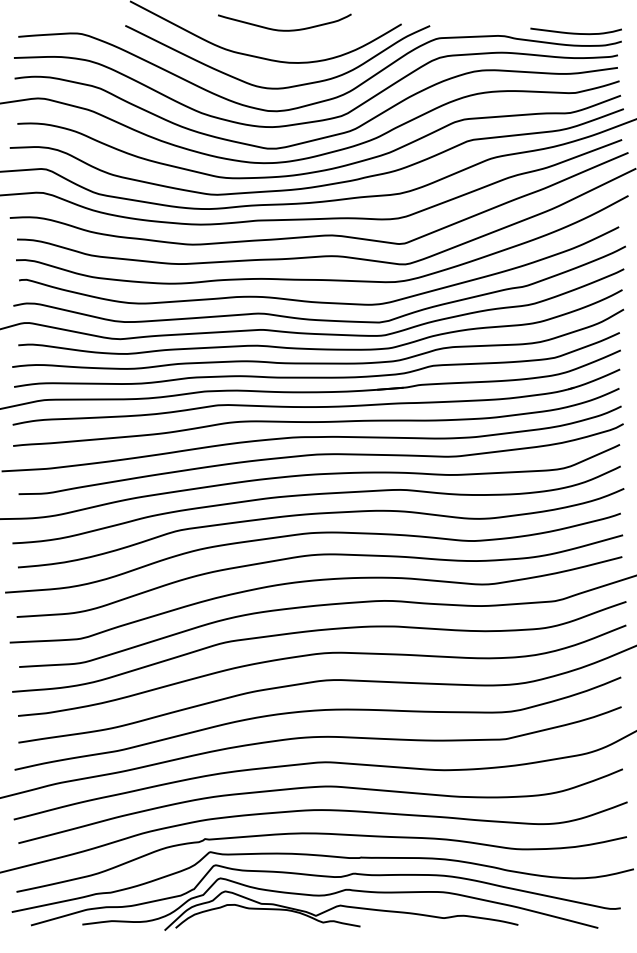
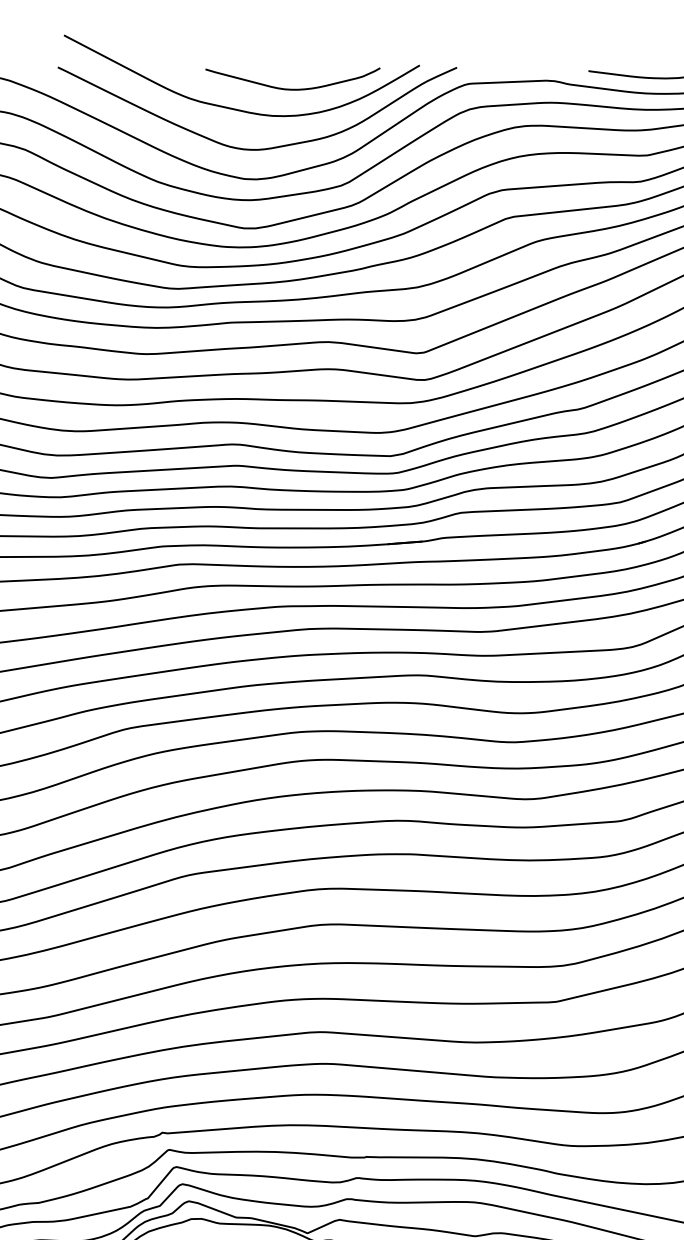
curve: (284, 29) -> (292, 88), moved

